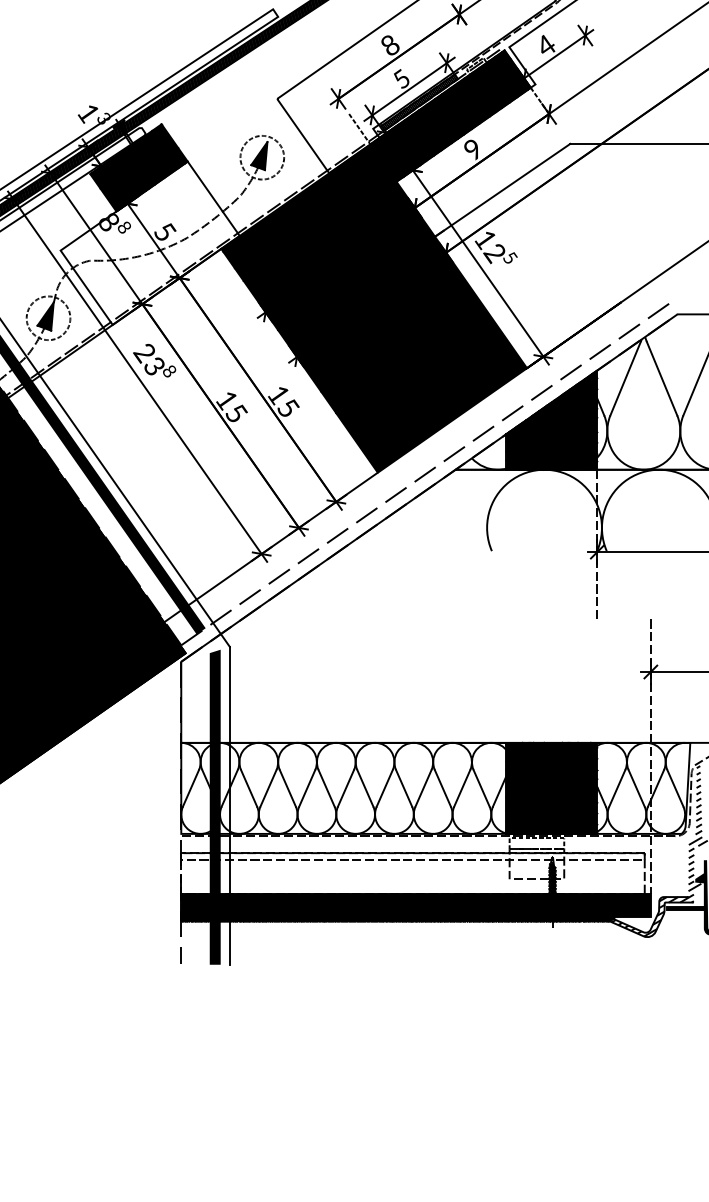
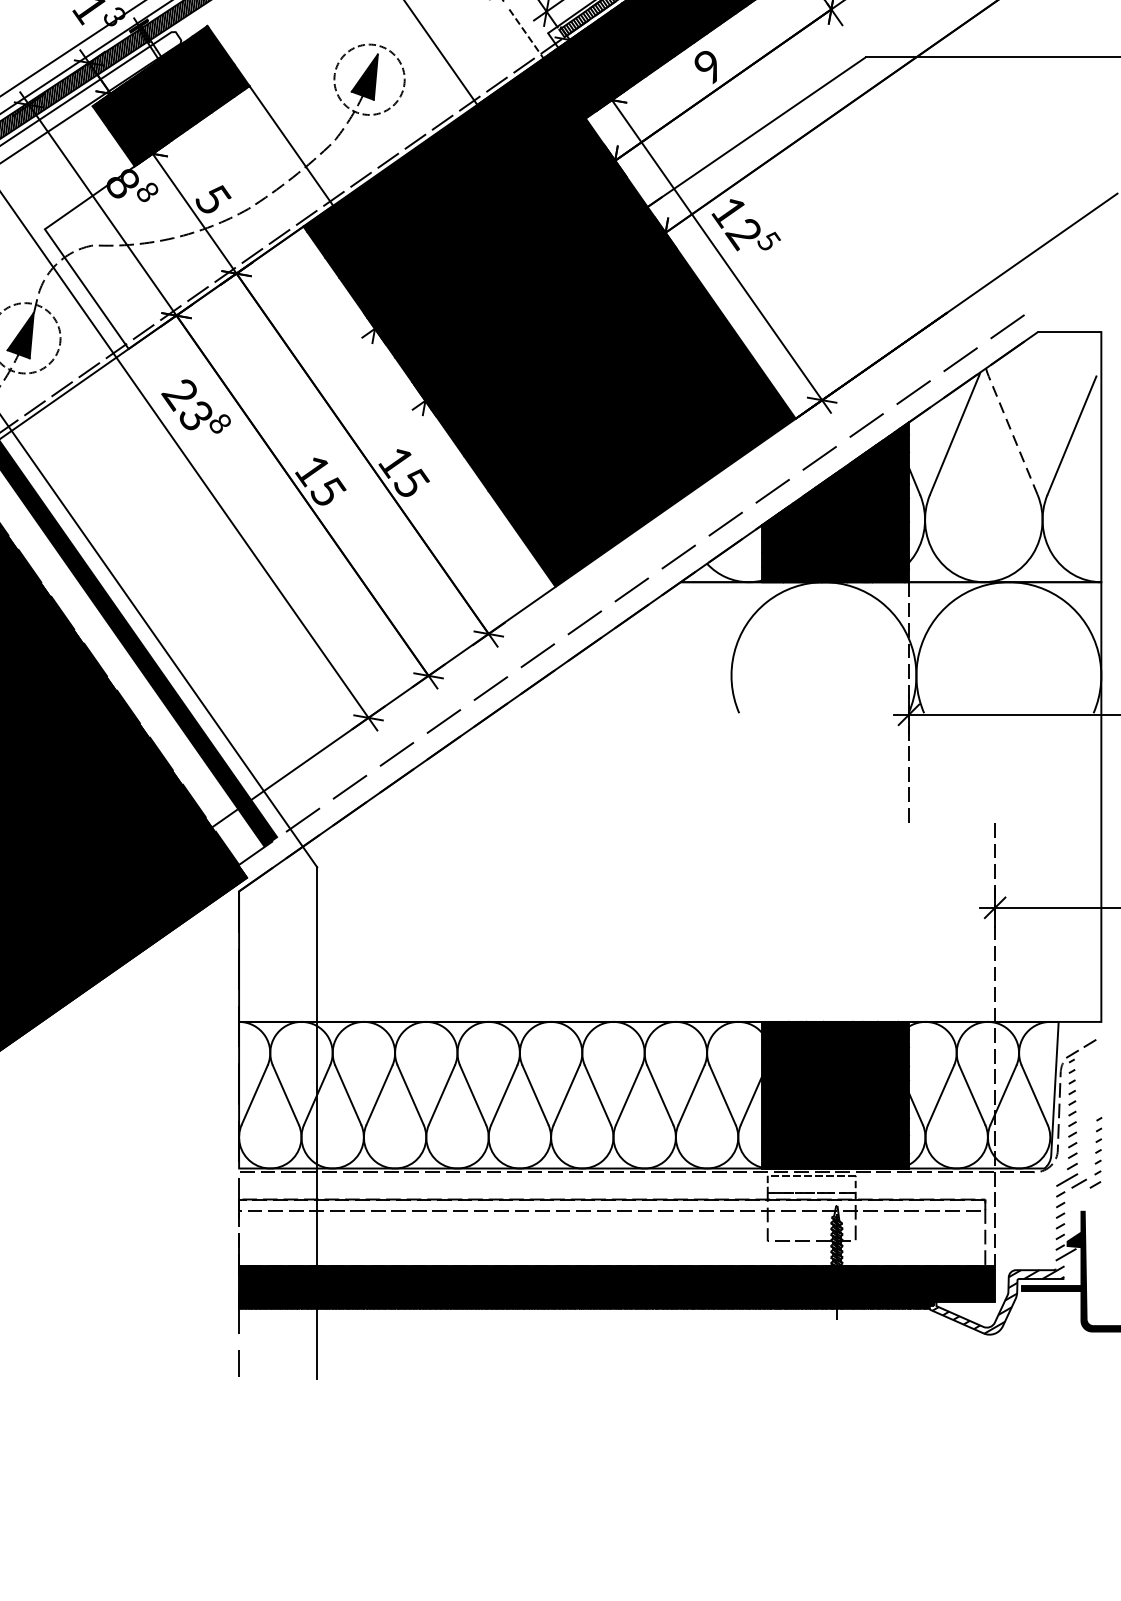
line: (662, 378) -> (1013, 435), solid -> dashed
fill: (214, 806) -> (292, 1124), removed

